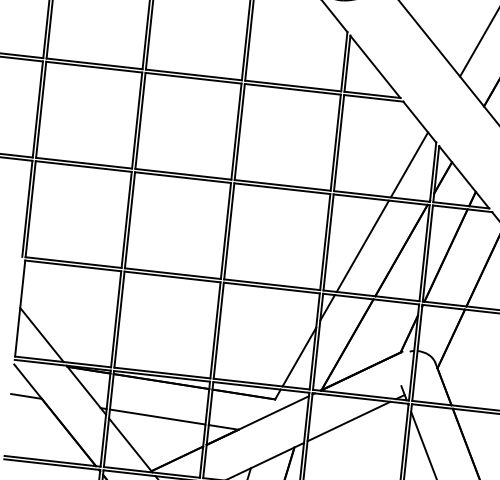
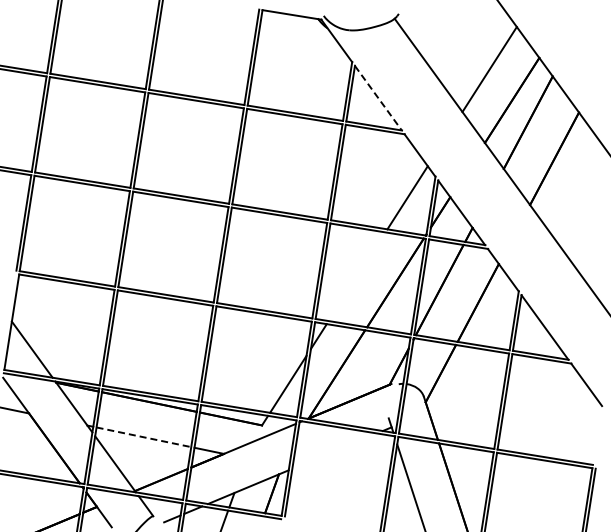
line: (375, 67) -> (378, 98), solid -> dashed
line: (362, 246) -> (356, 276), removed
line: (158, 417) -> (144, 437), solid -> dashed
line: (348, 420) -> (334, 450), removed

